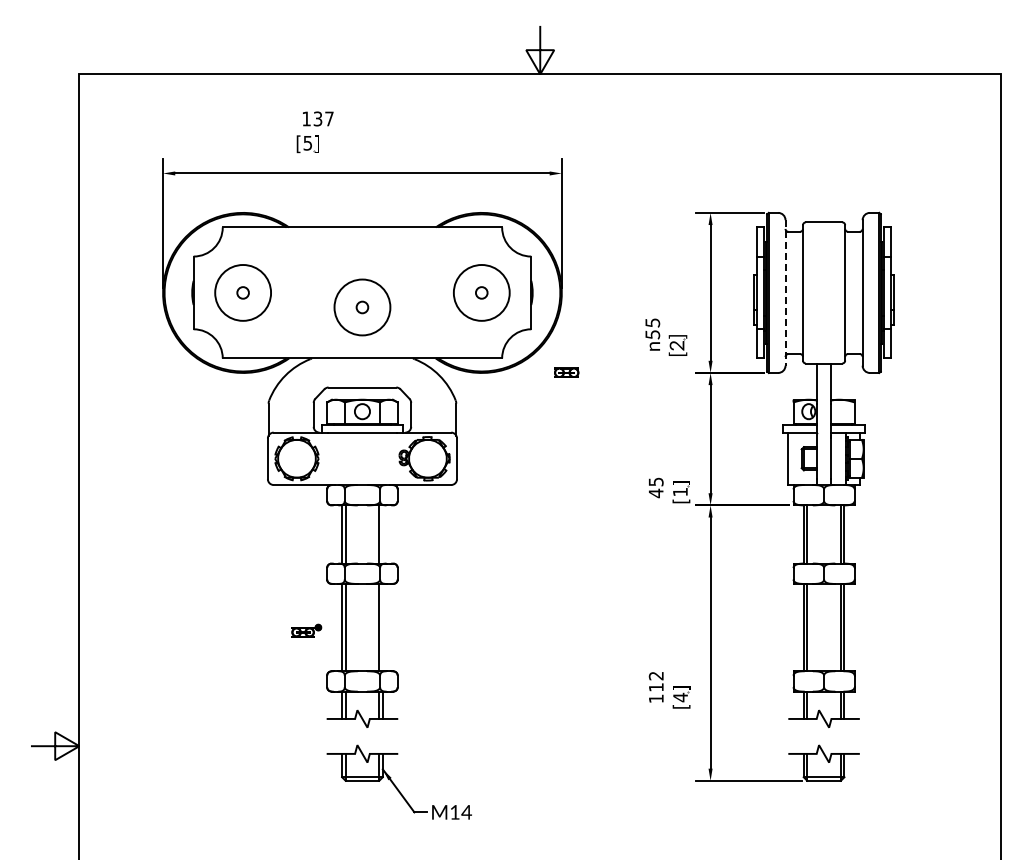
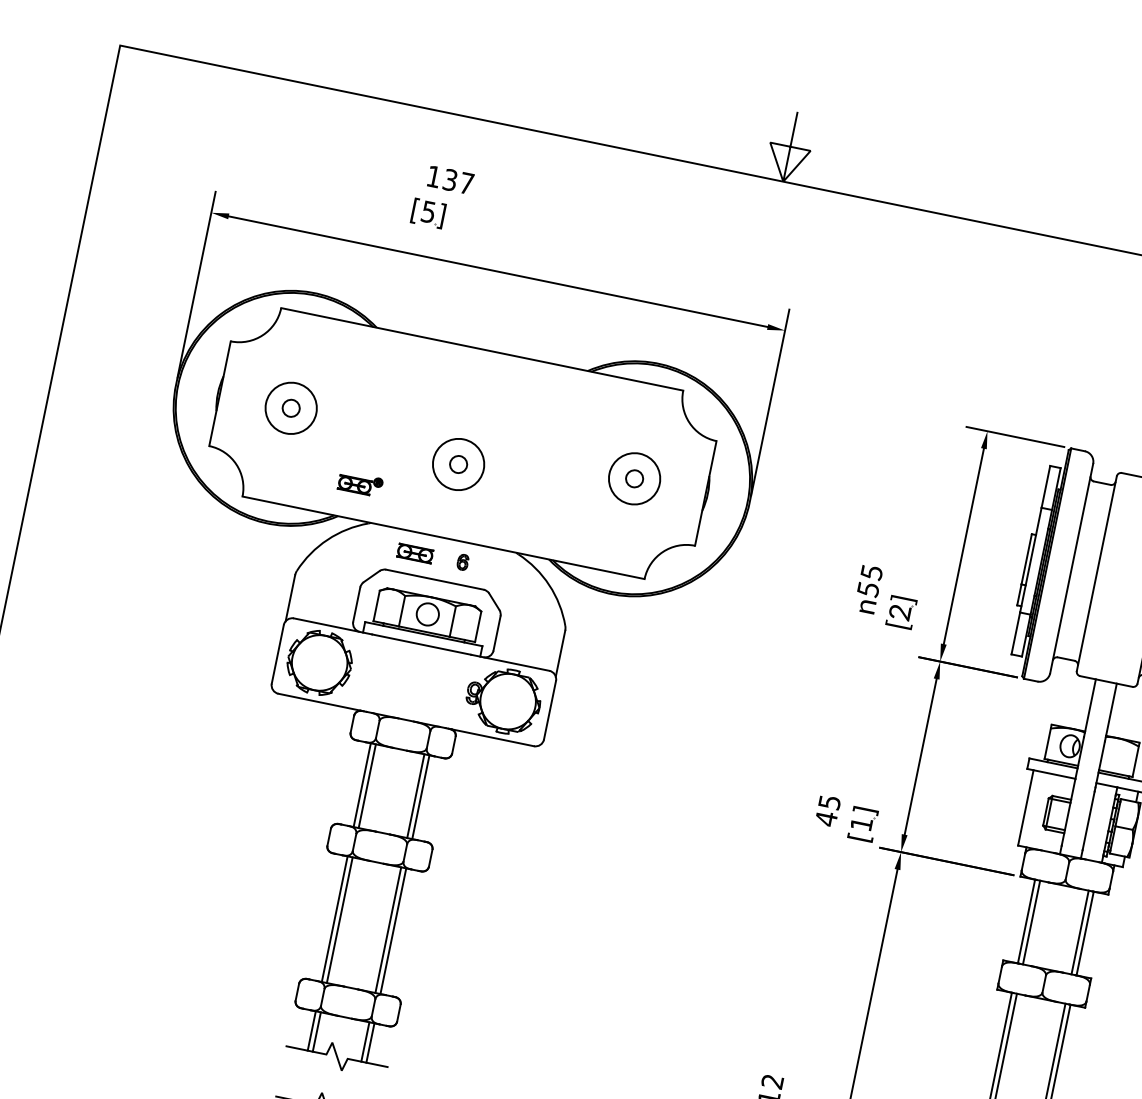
circle: (242, 292) -> (290, 407), size x0.62
circle: (481, 292) -> (634, 478), size x0.62
line: (785, 292) -> (1071, 567), dashed -> solid
circle: (362, 307) -> (458, 464), size x0.62
part: (378, 372) -> (462, 562), added
part: (566, 372) -> (415, 553), moved
line: (382, 534) -> (420, 797), added
line: (382, 627) -> (392, 930), added
part: (306, 630) -> (360, 483), moved

